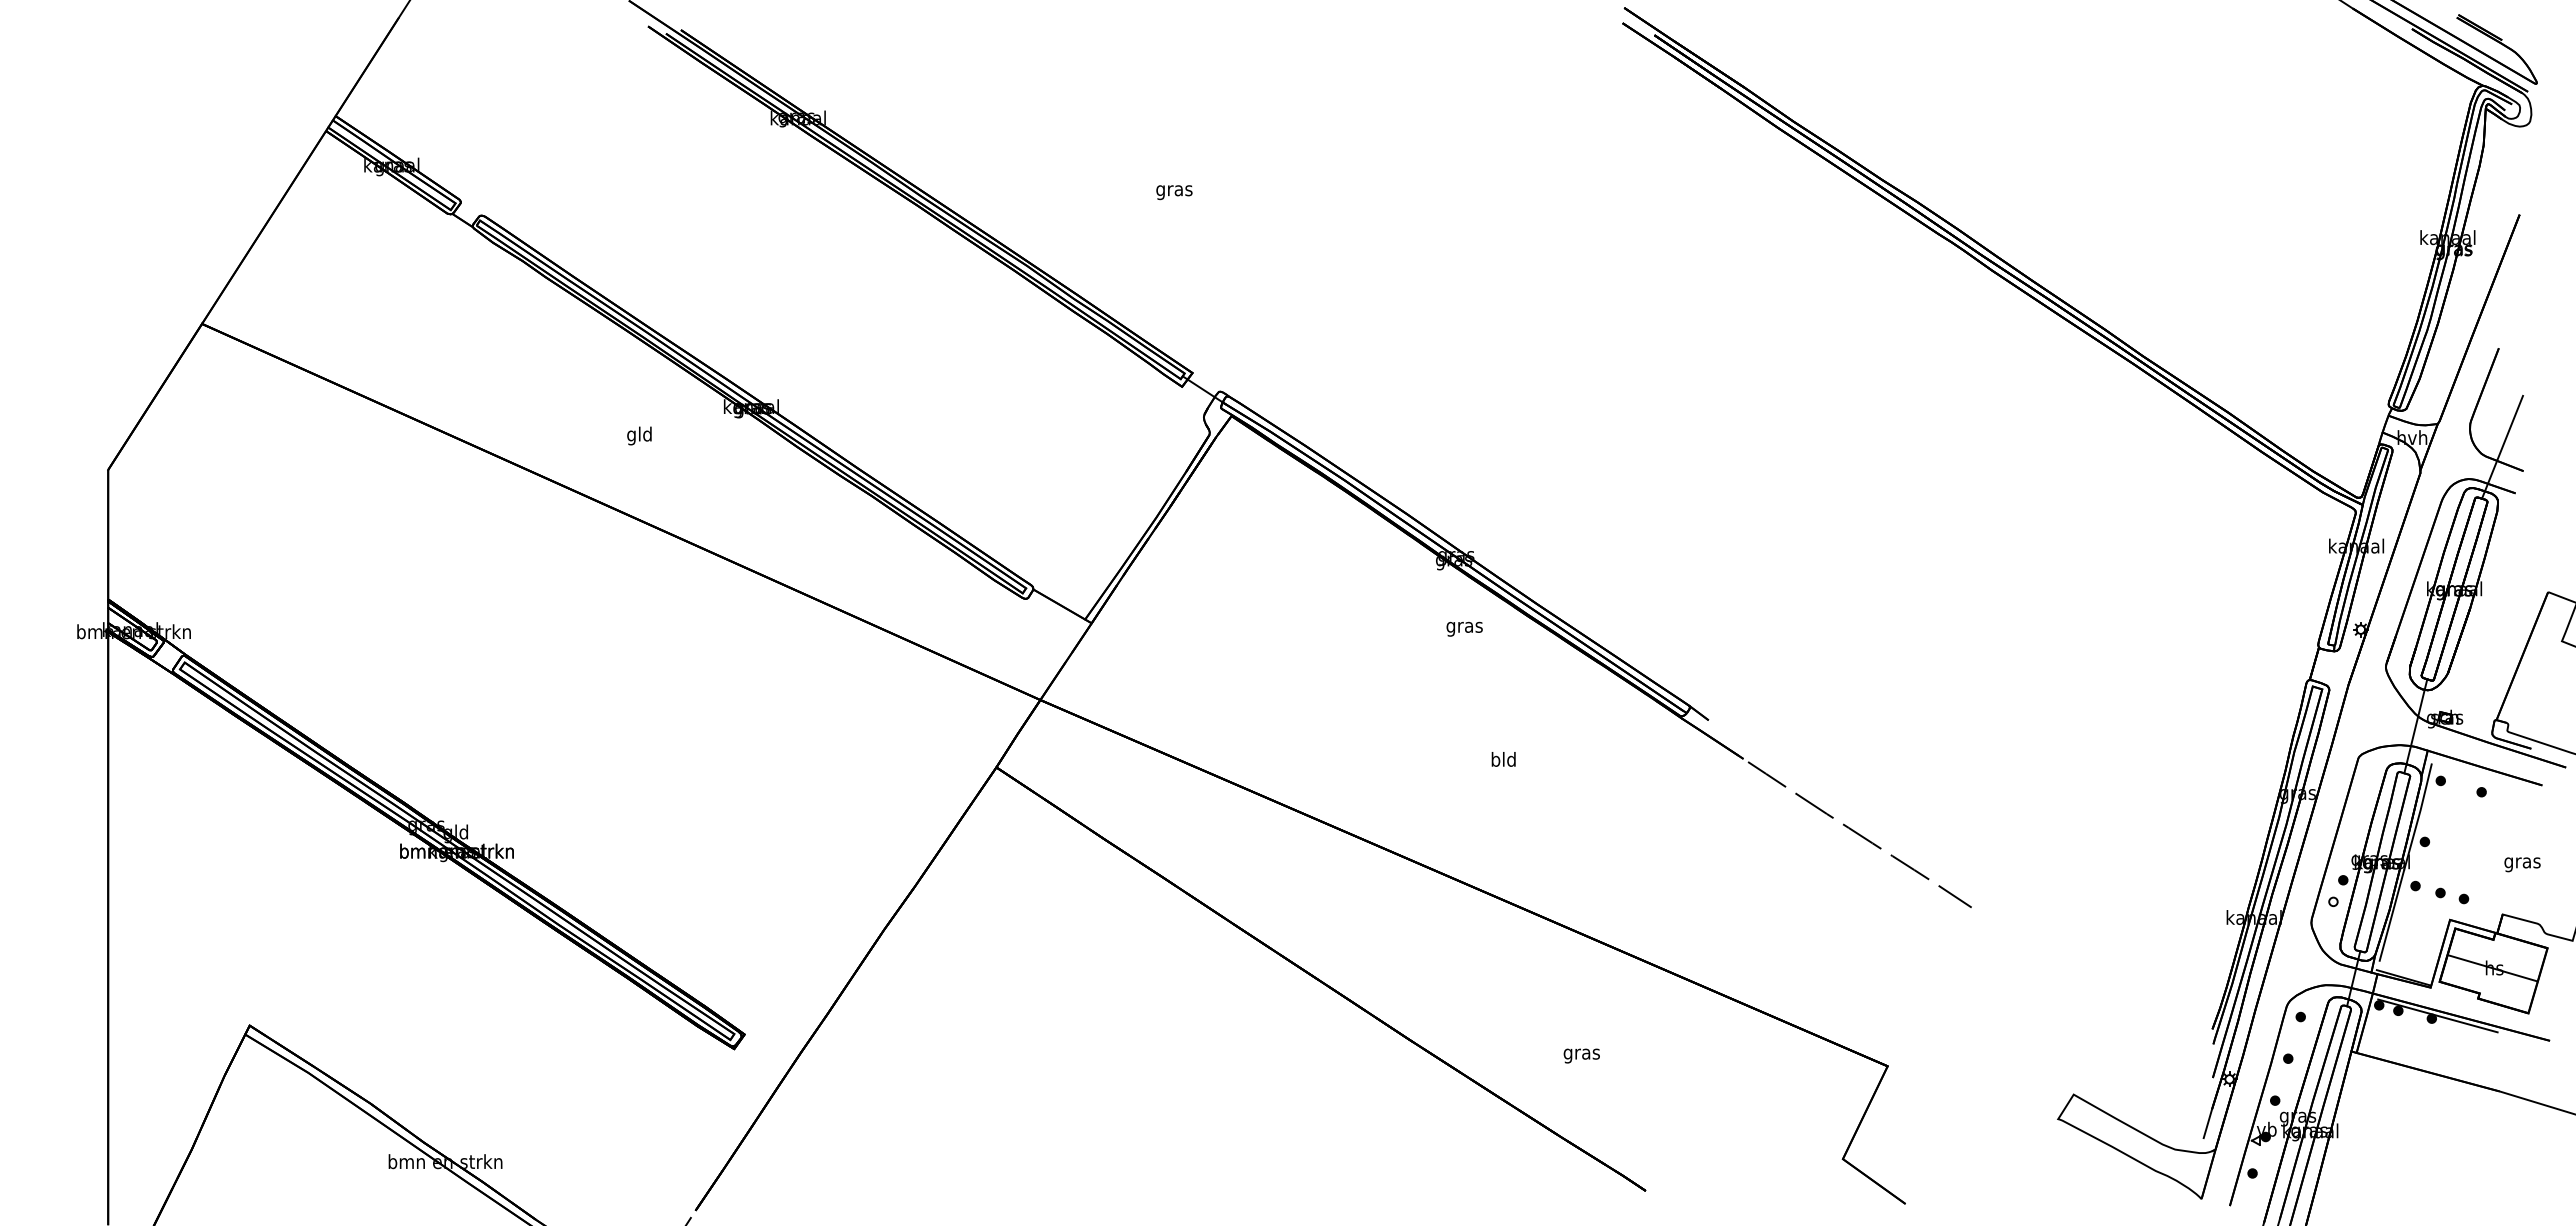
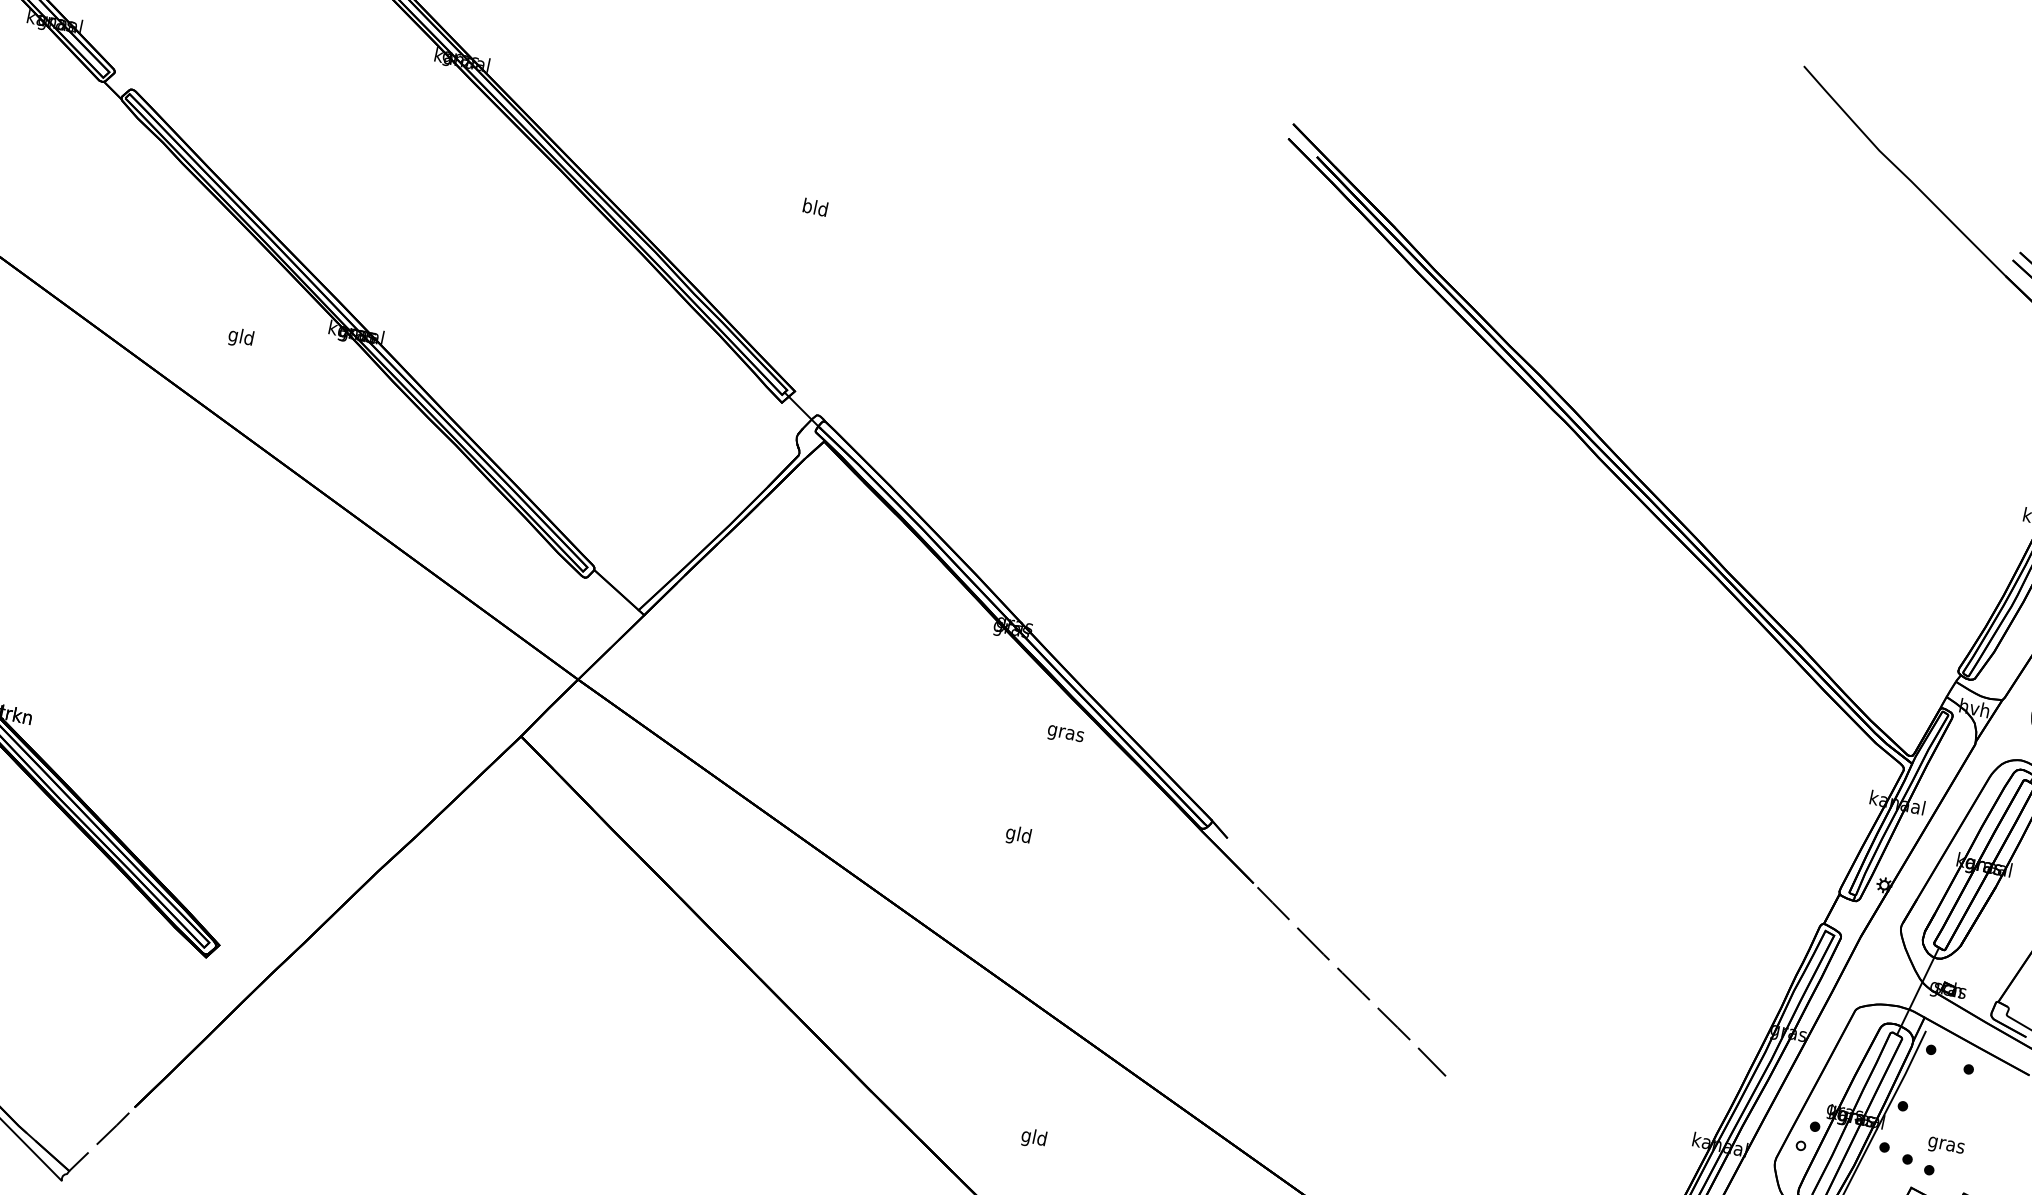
text: (1174, 190) -> (815, 209), gras -> bld
text: (1464, 628) -> (1065, 734), moved
text: (1495, 761) -> (1010, 834), bld -> gld
text: (2522, 864) -> (1946, 1146), moved
text: (1581, 1053) -> (1033, 1137), gras -> gld

